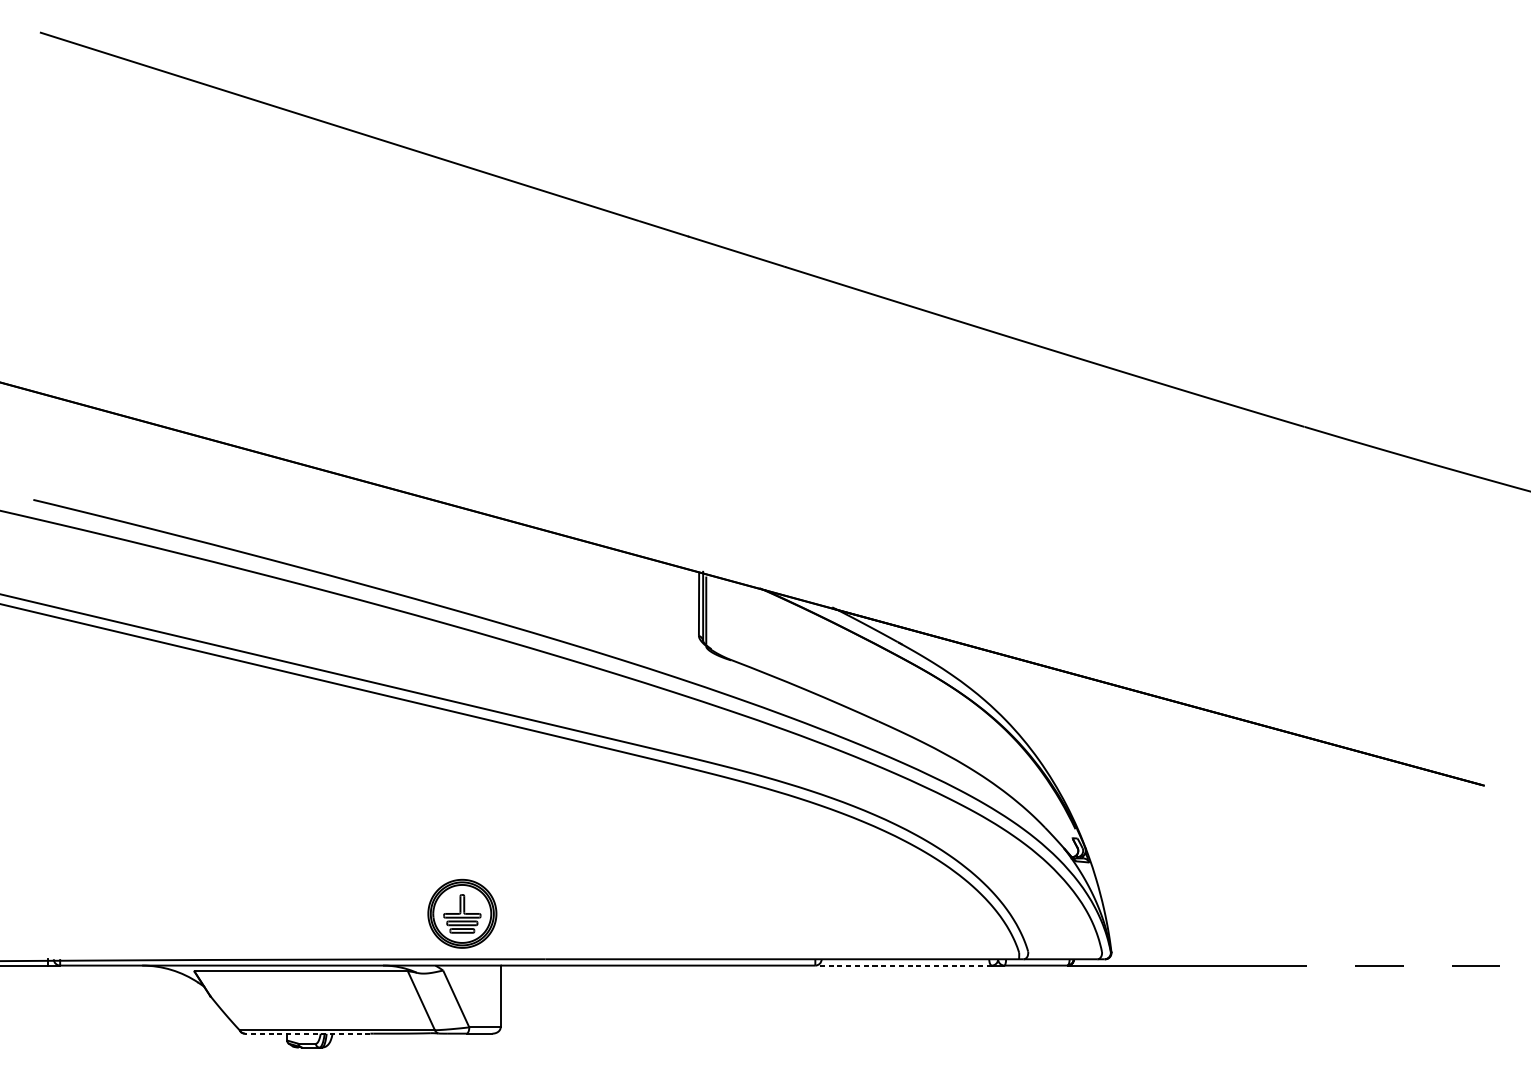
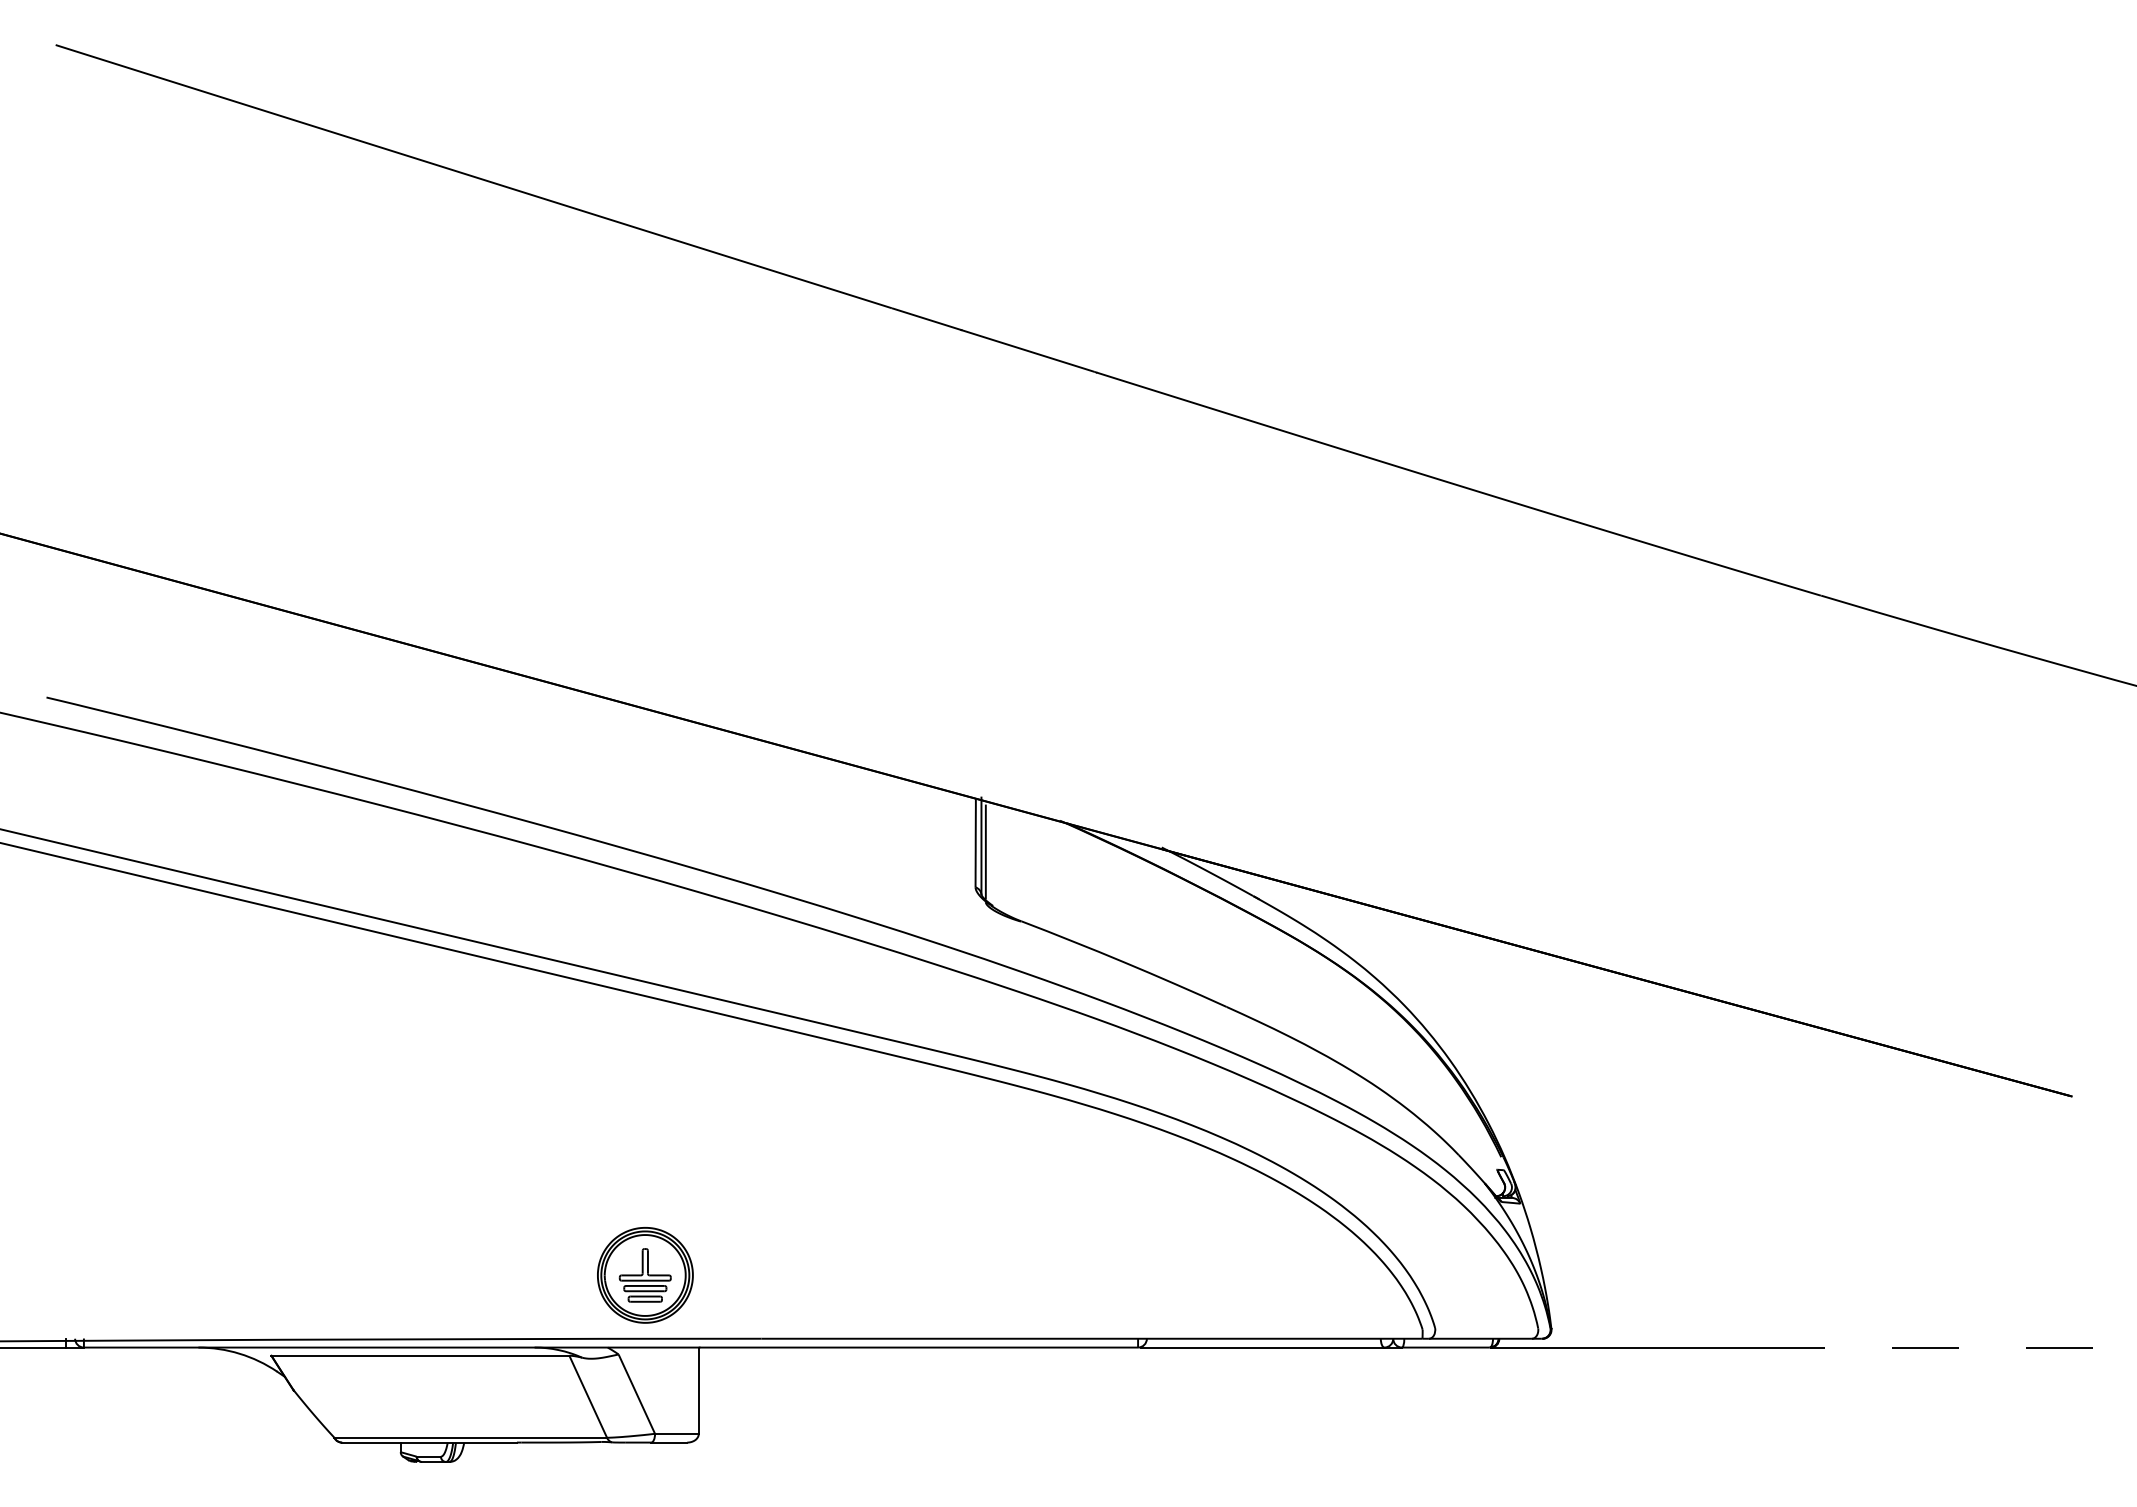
line: (904, 965) -> (1262, 1347), dashed -> solid
line: (307, 1033) -> (429, 1442), dashed -> solid

